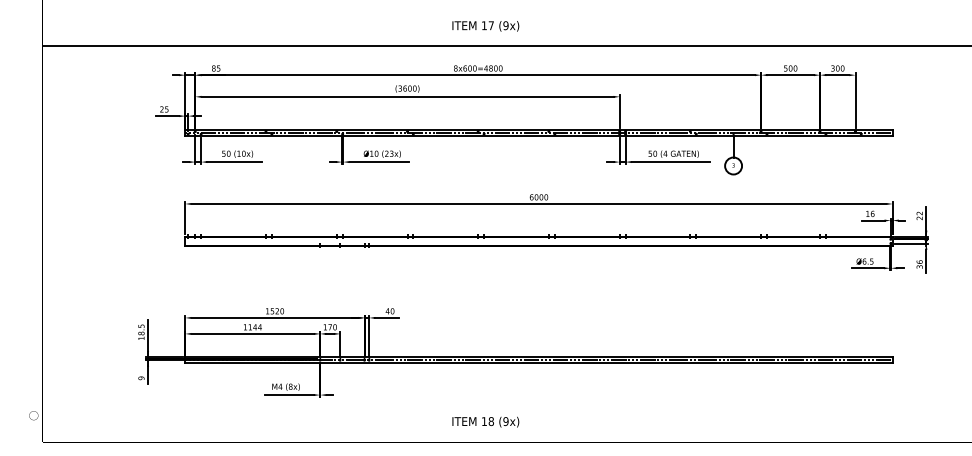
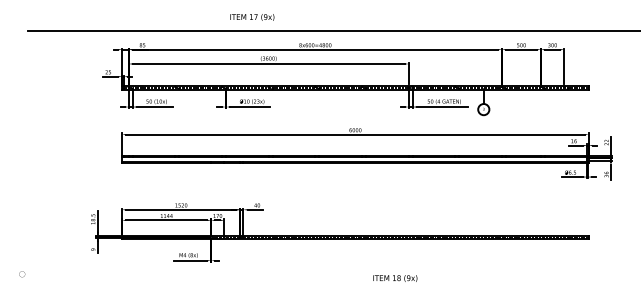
text: (486, 26) -> (252, 17), moved
text: (486, 422) -> (395, 278), moved

